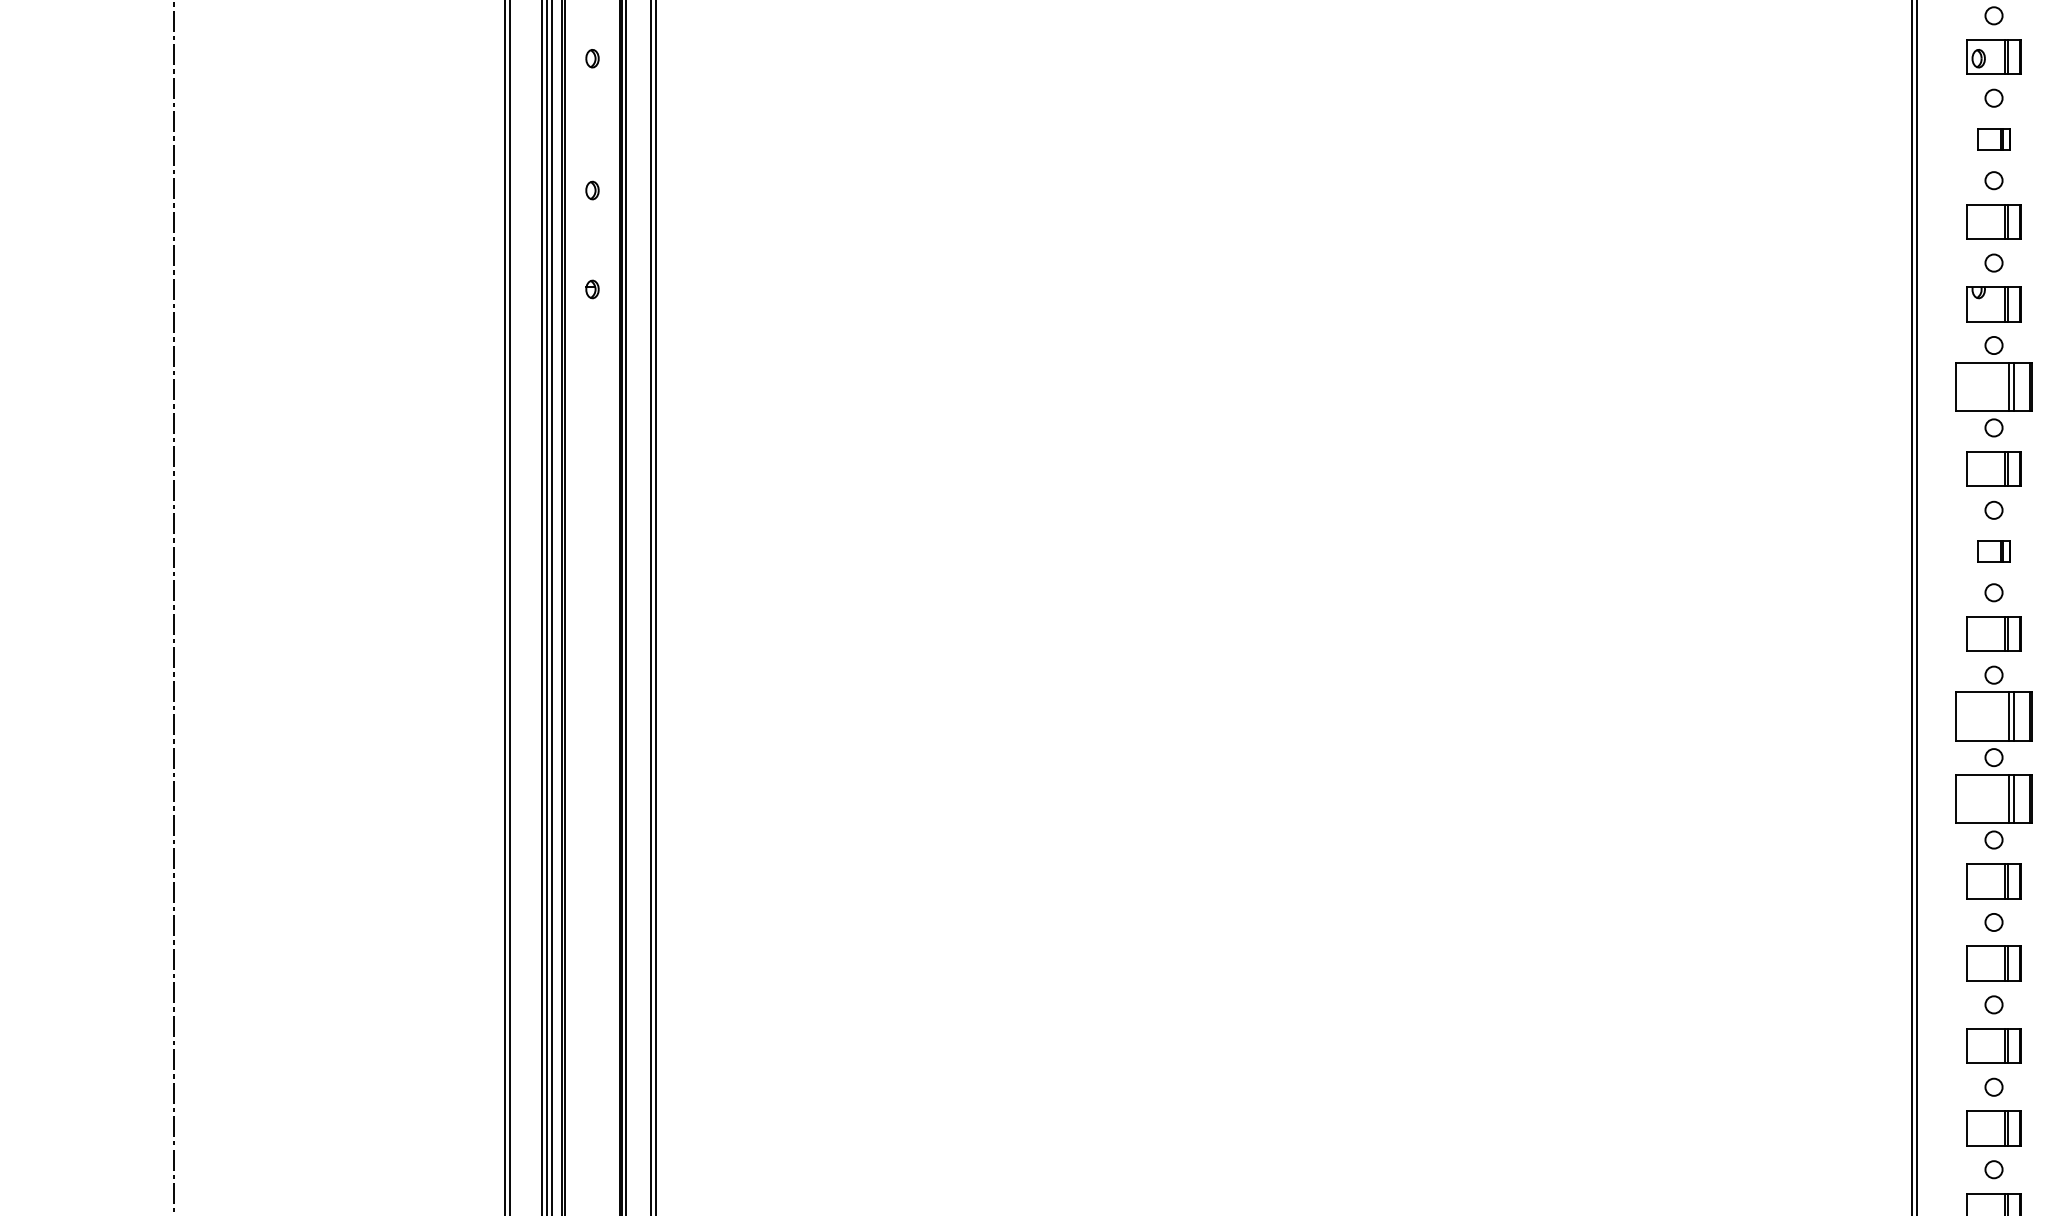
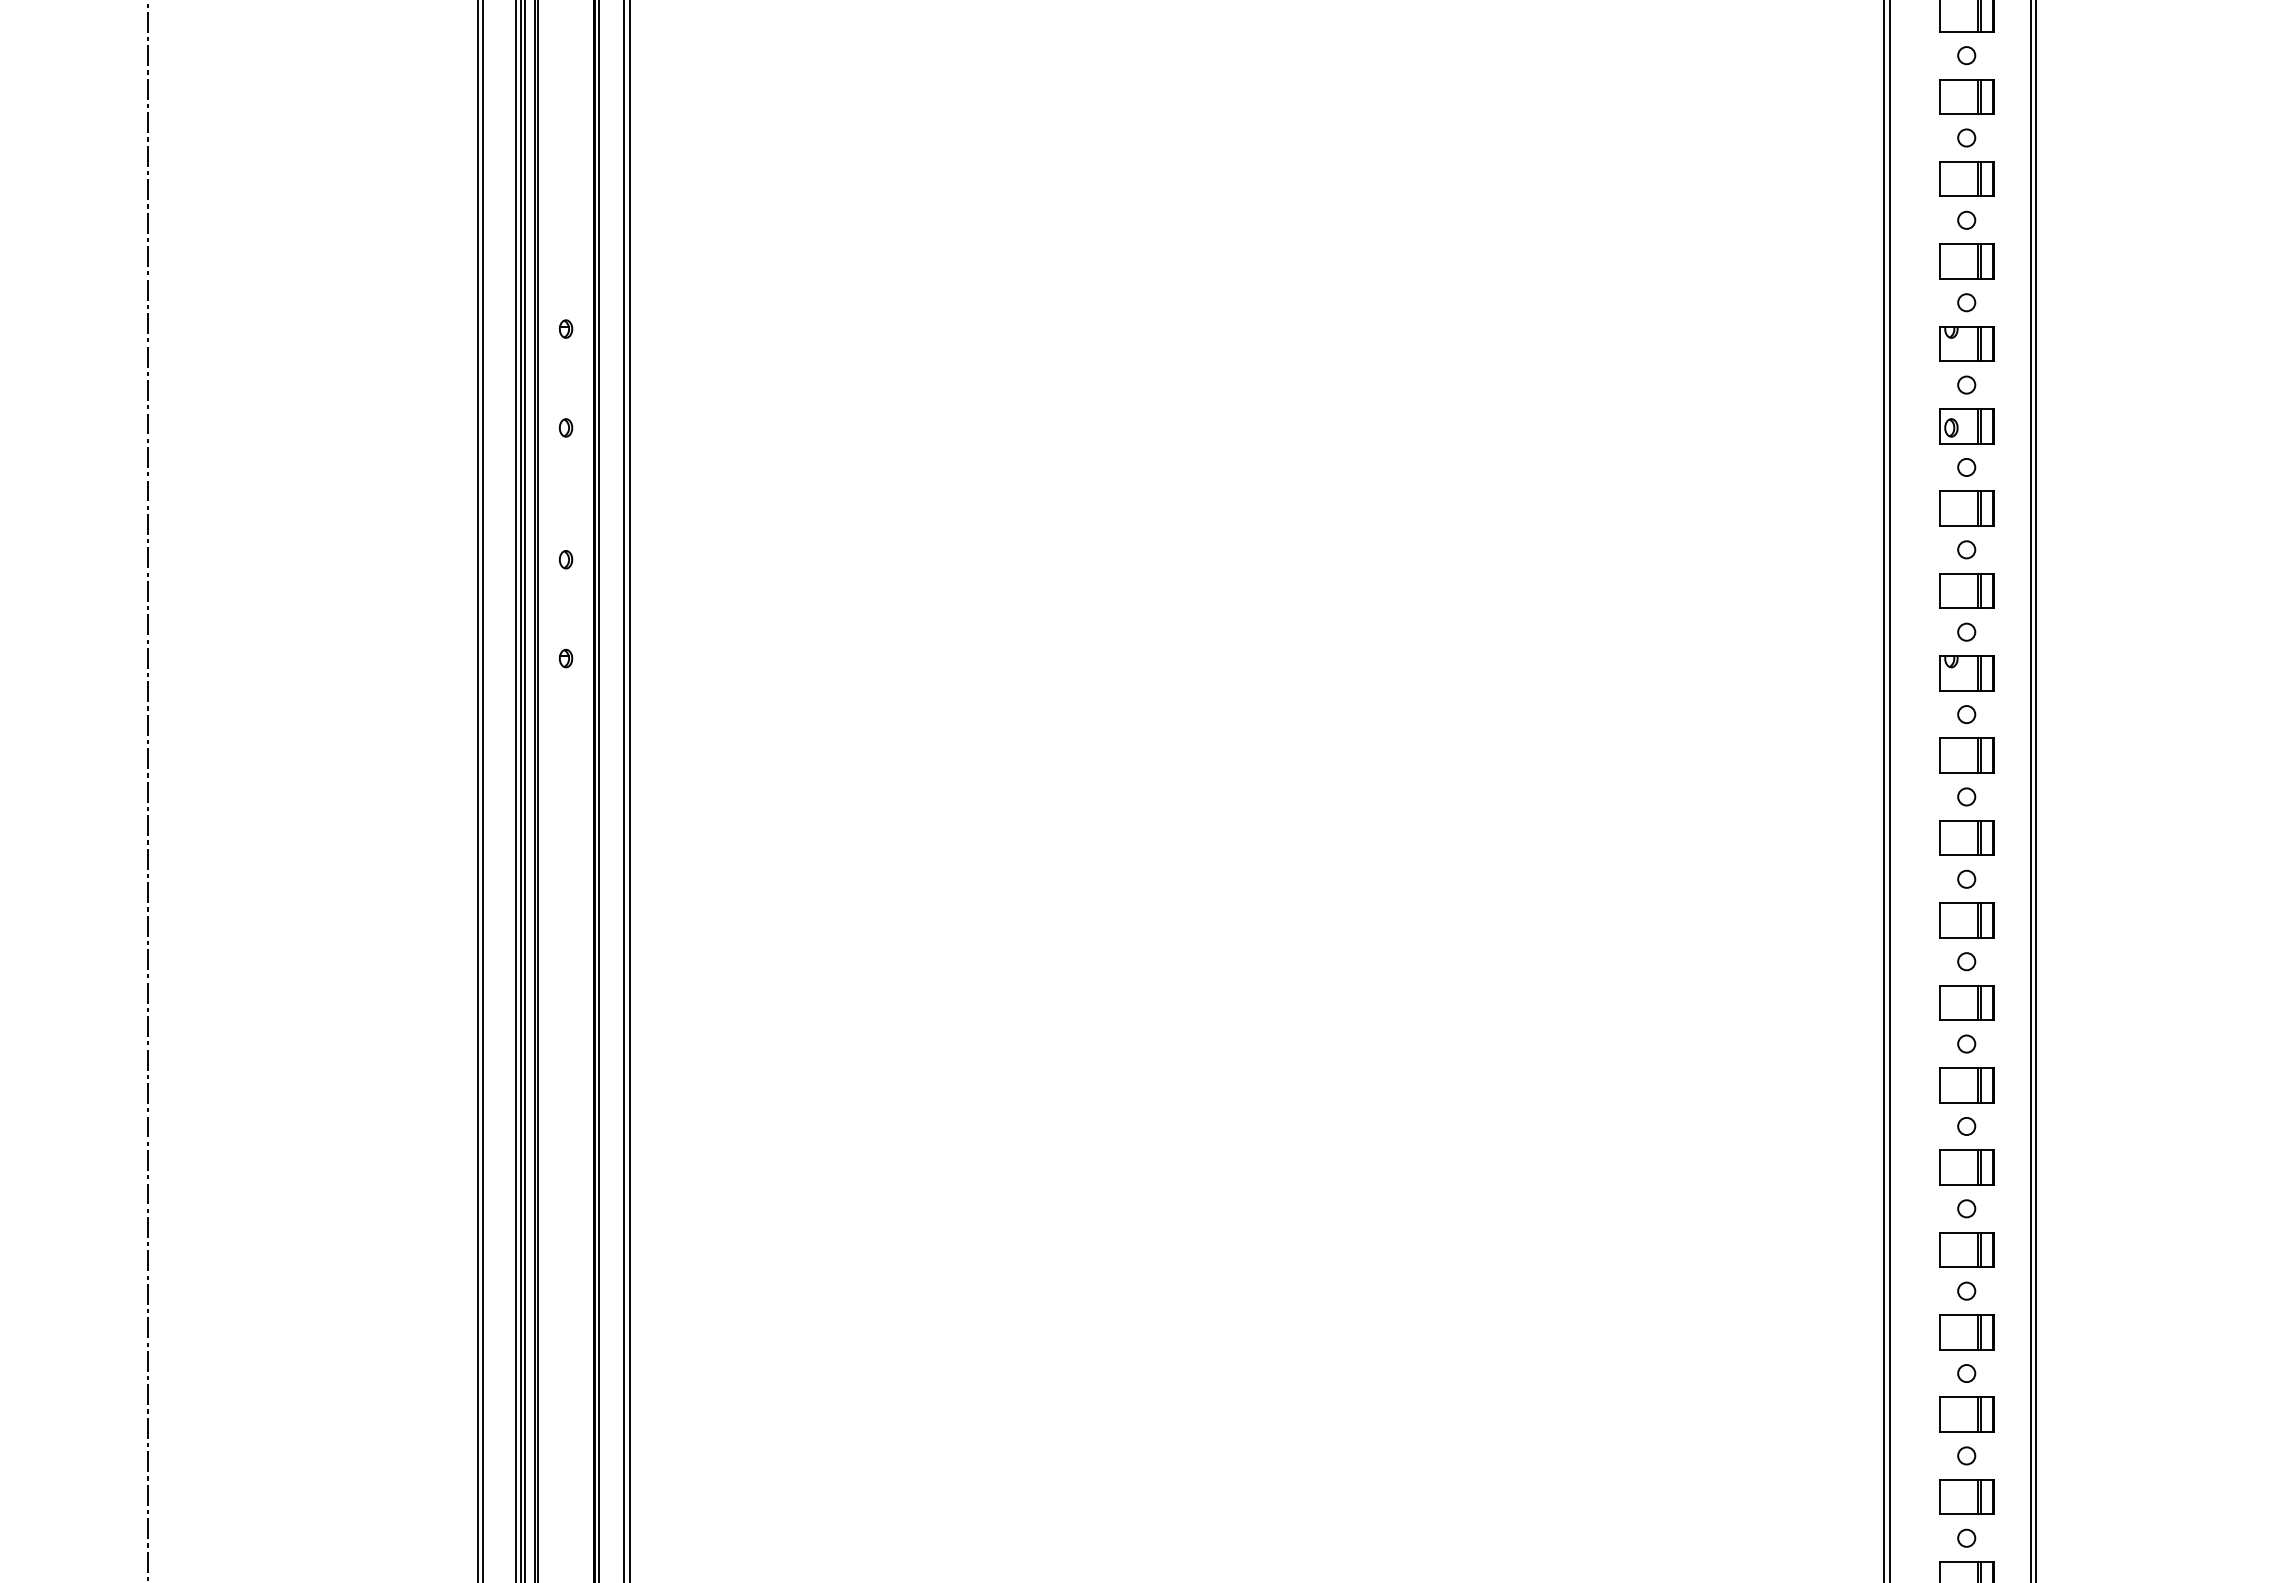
part: (1993, 139) -> (1966, 508), size x1.67
part: (1993, 386) -> (1966, 755), size x0.71
part: (1993, 551) -> (1966, 920), size x1.67
part: (1993, 716) -> (1966, 1085), size x0.71
part: (1993, 798) -> (1966, 1167), size x0.71

